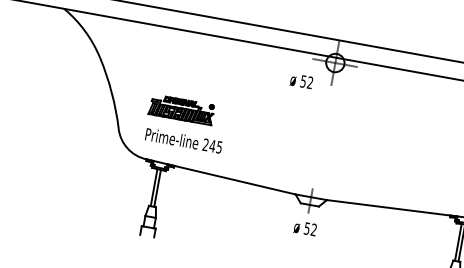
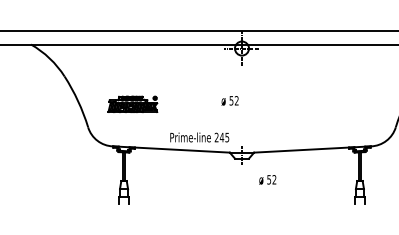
text: (300, 80) -> (229, 100), moved
text: (183, 140) -> (199, 137), moved
text: (305, 227) -> (267, 179), moved

